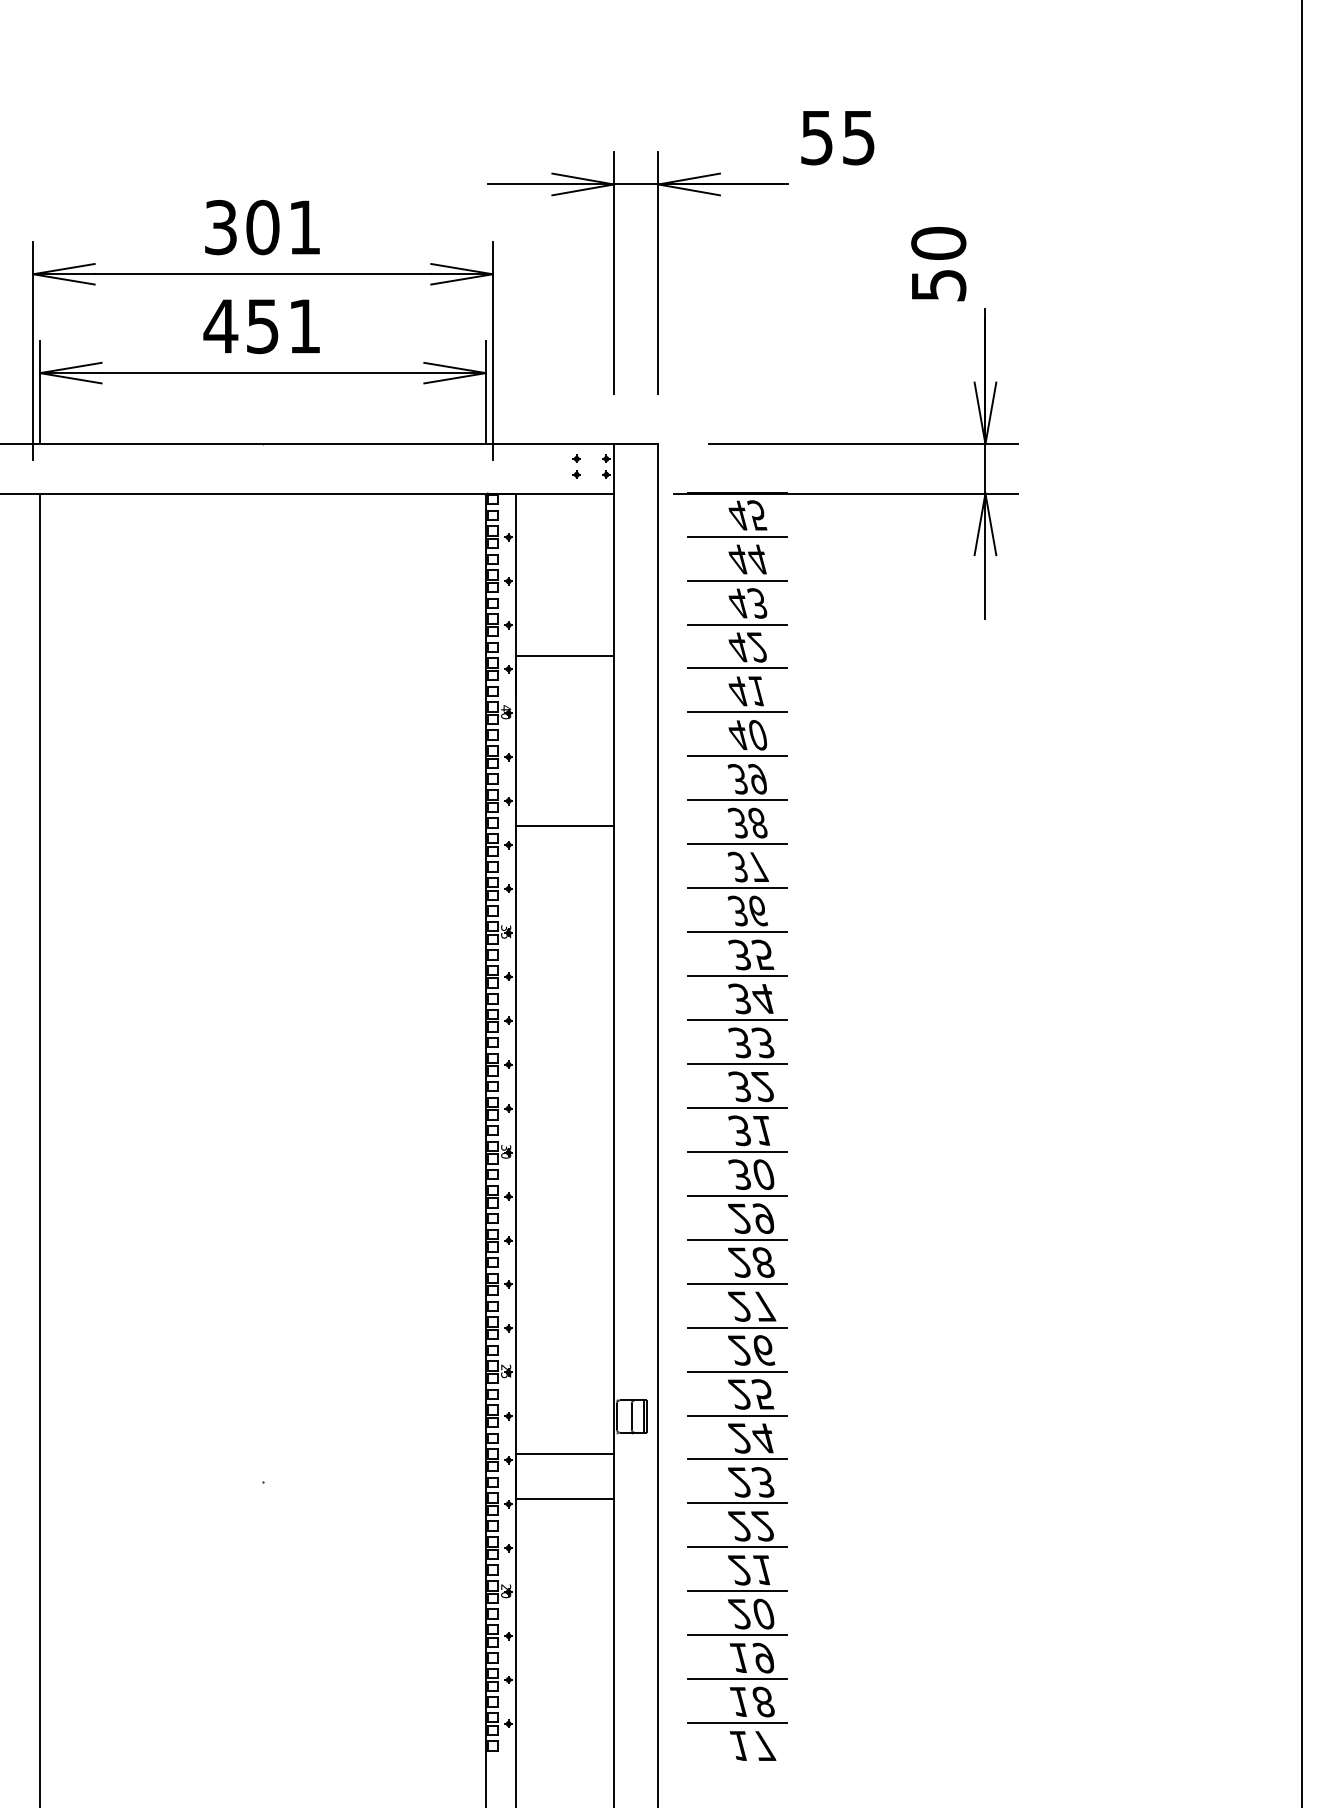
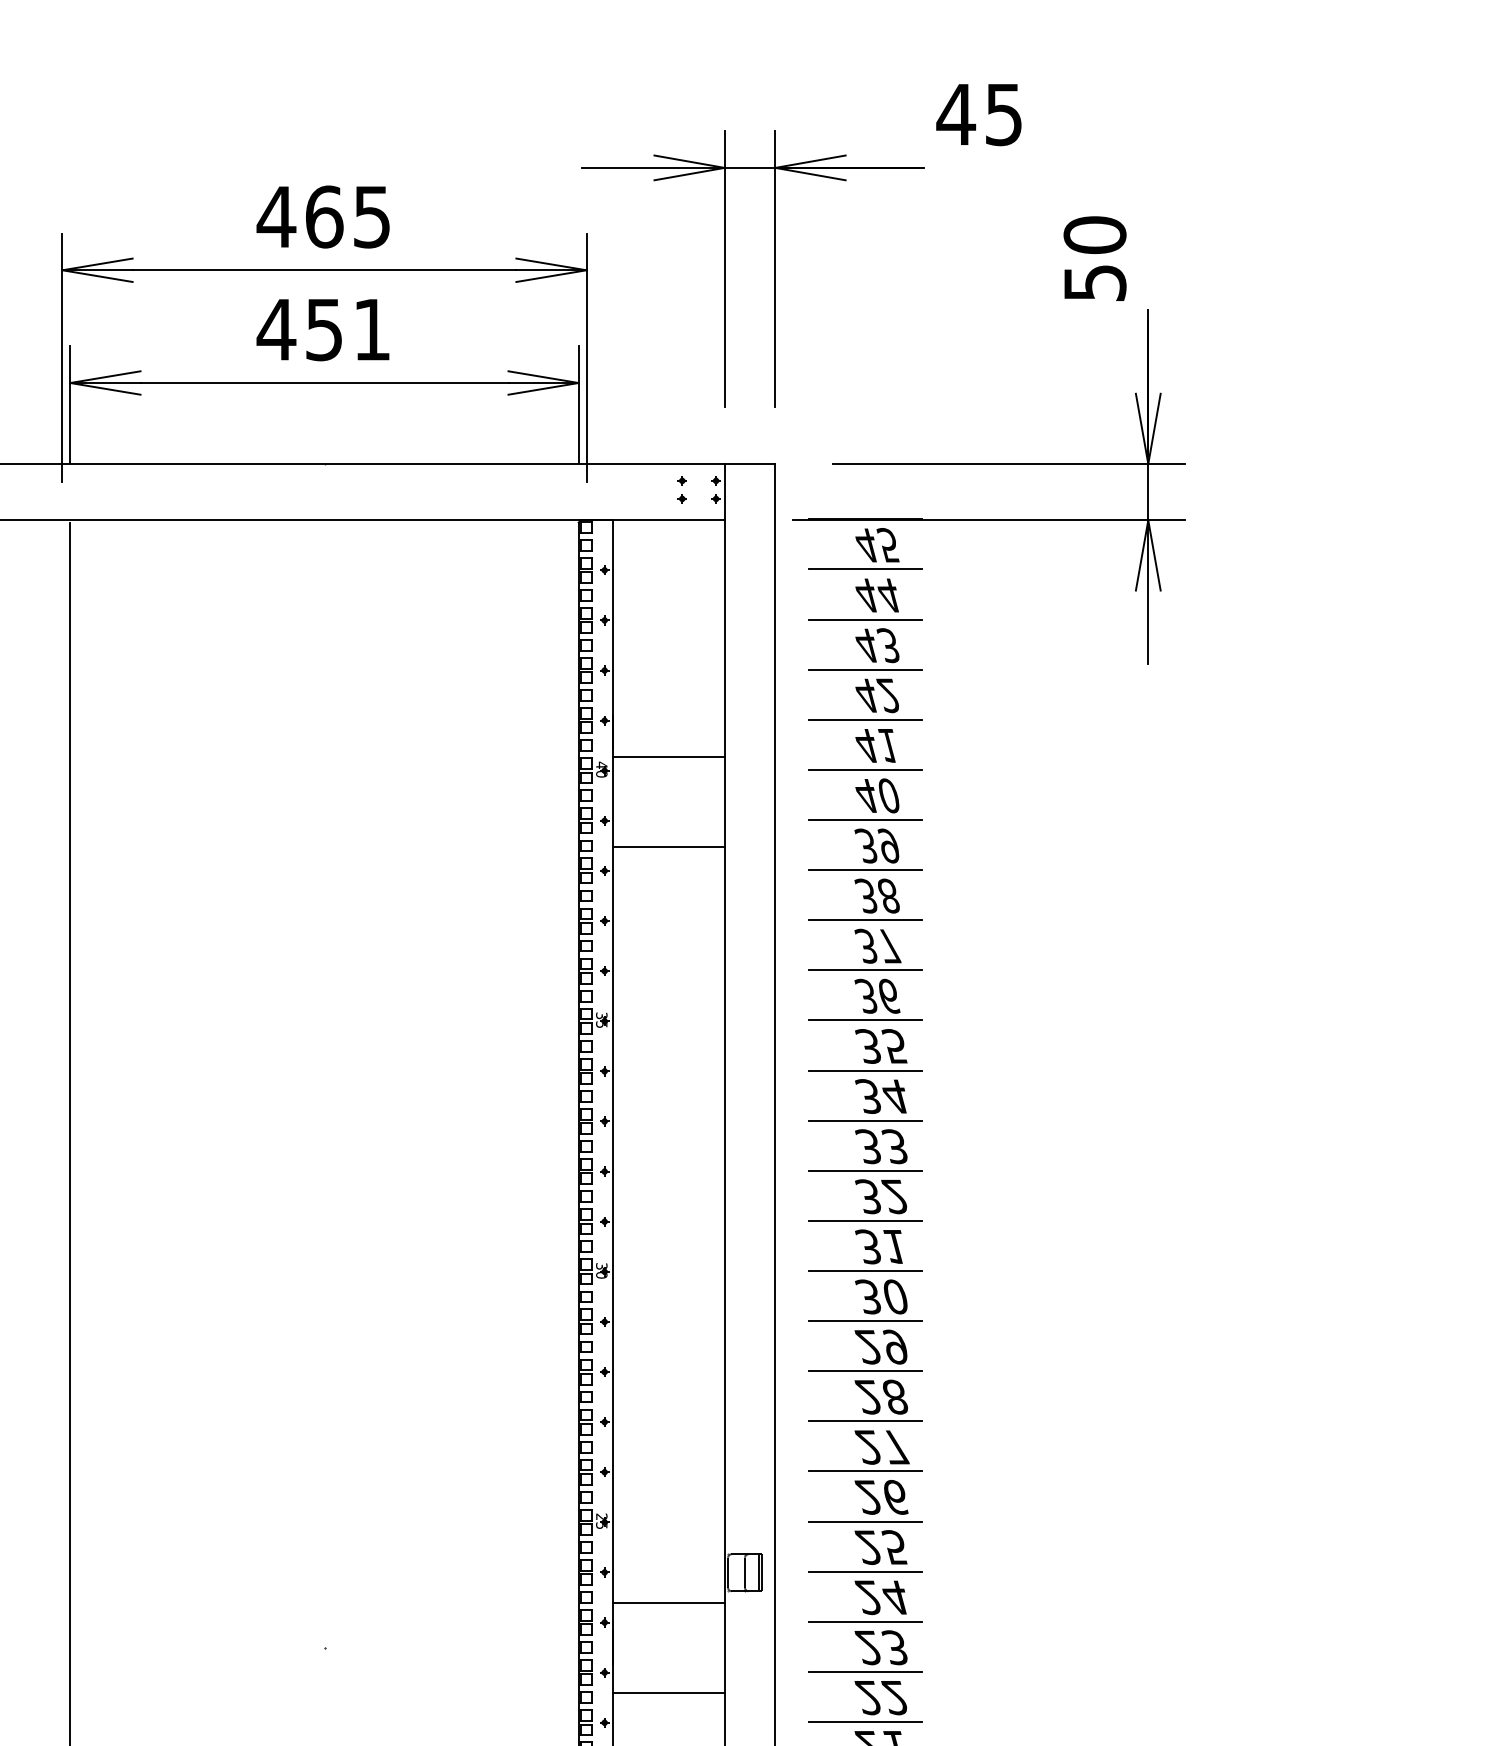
text: (816, 138) -> (955, 115), 55 -> 45
text: (261, 227) -> (322, 216), 301 -> 465
line: (564, 656) -> (668, 757), moved
line: (564, 826) -> (668, 847), moved
line: (564, 1453) -> (668, 1692), moved
line: (564, 1498) -> (668, 1602), moved

